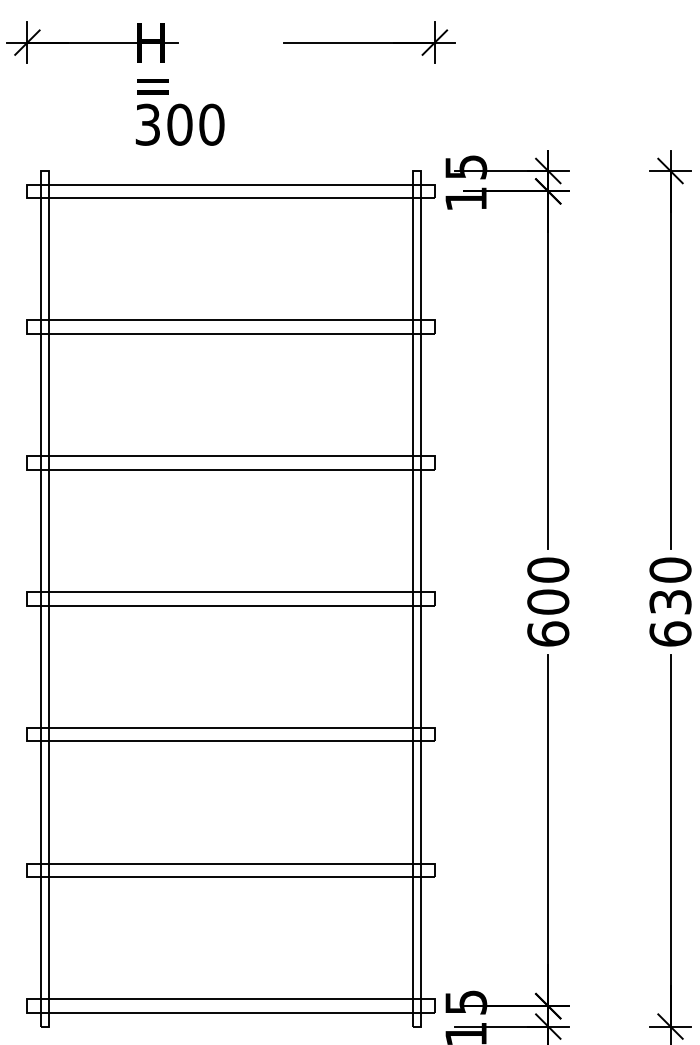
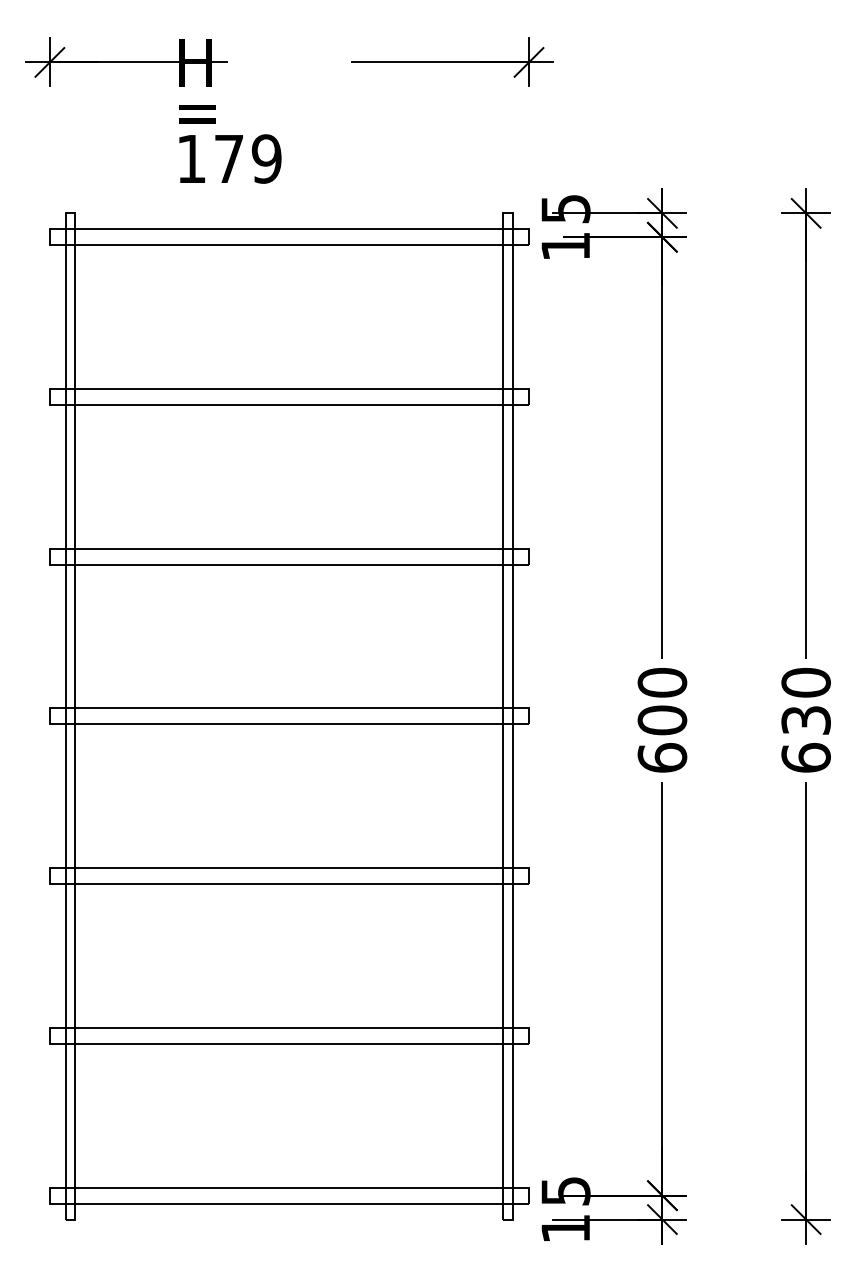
text: (180, 124) -> (229, 158), 300 -> 179

